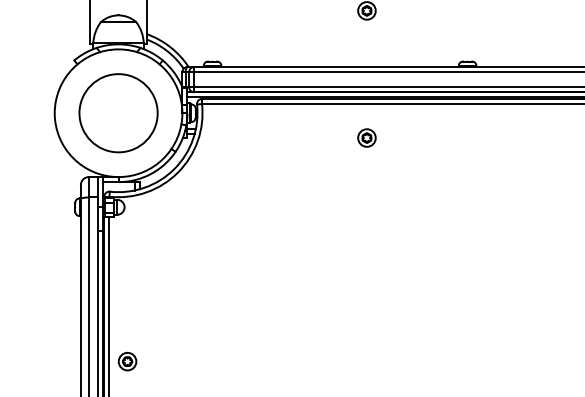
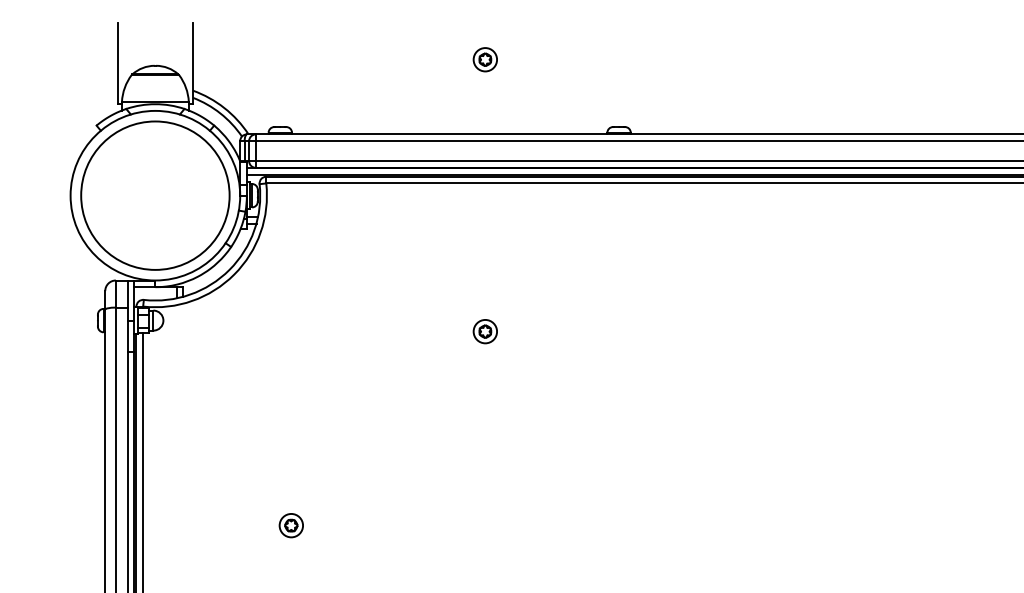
circle: (118, 113) -> (155, 195), size x1.43
part: (366, 137) -> (484, 331), moved
part: (126, 361) -> (290, 525), moved

